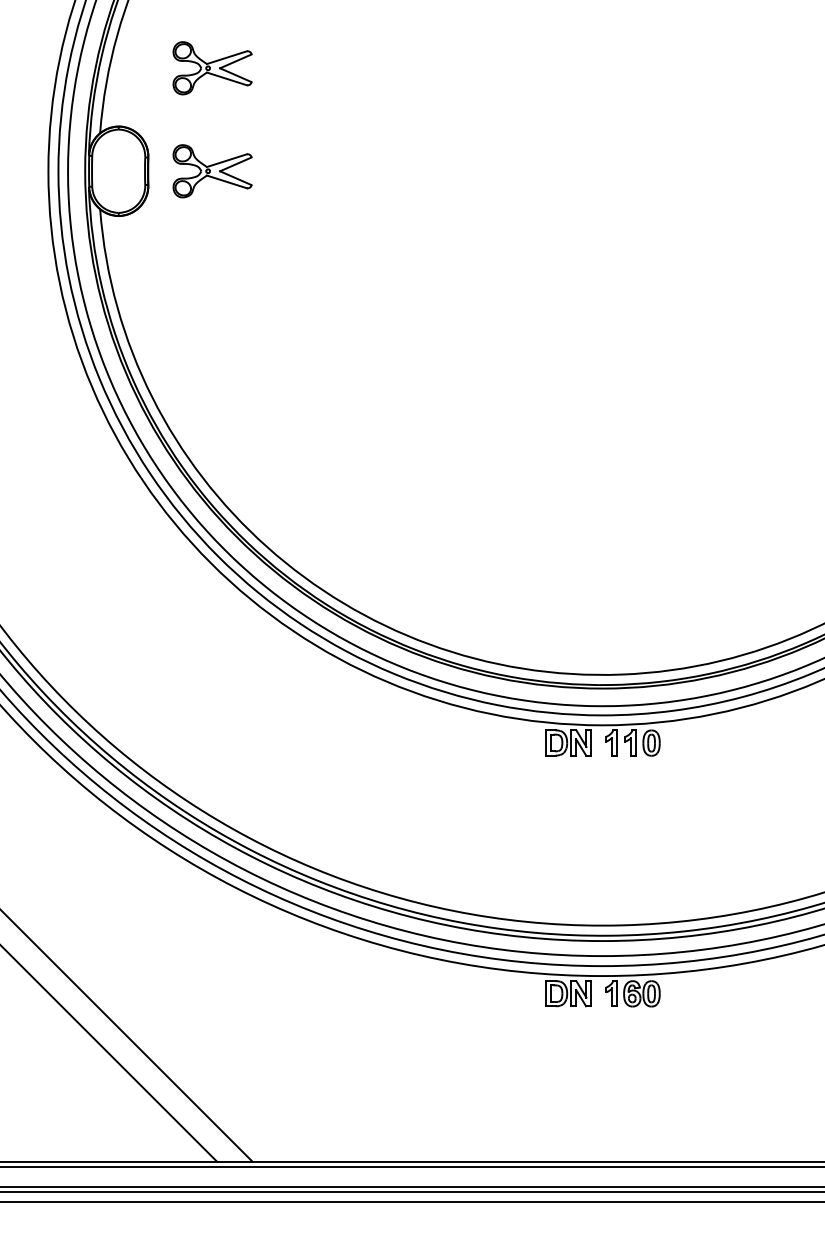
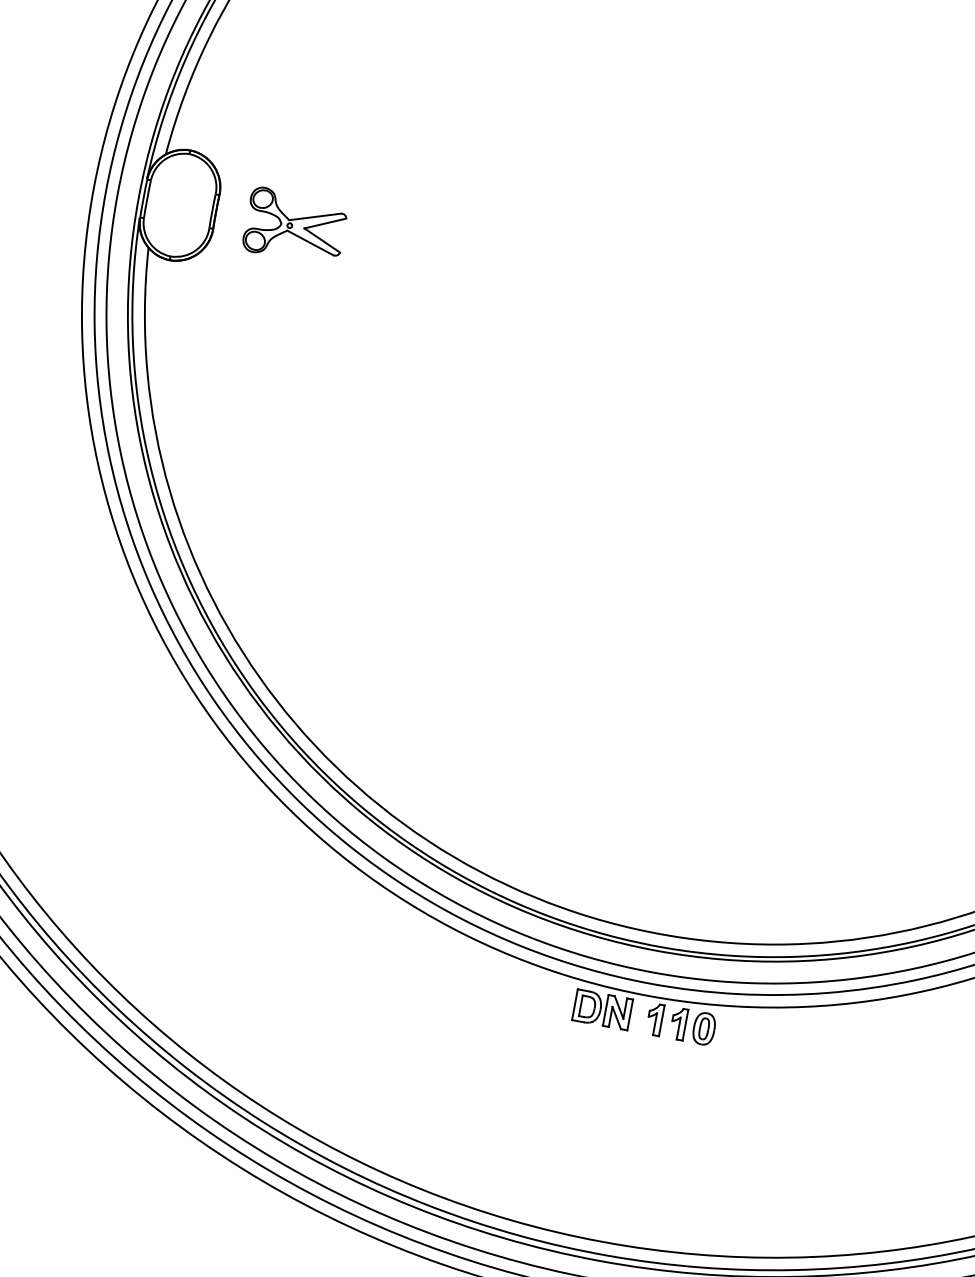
part: (212, 68) -> (318, 100), removed

